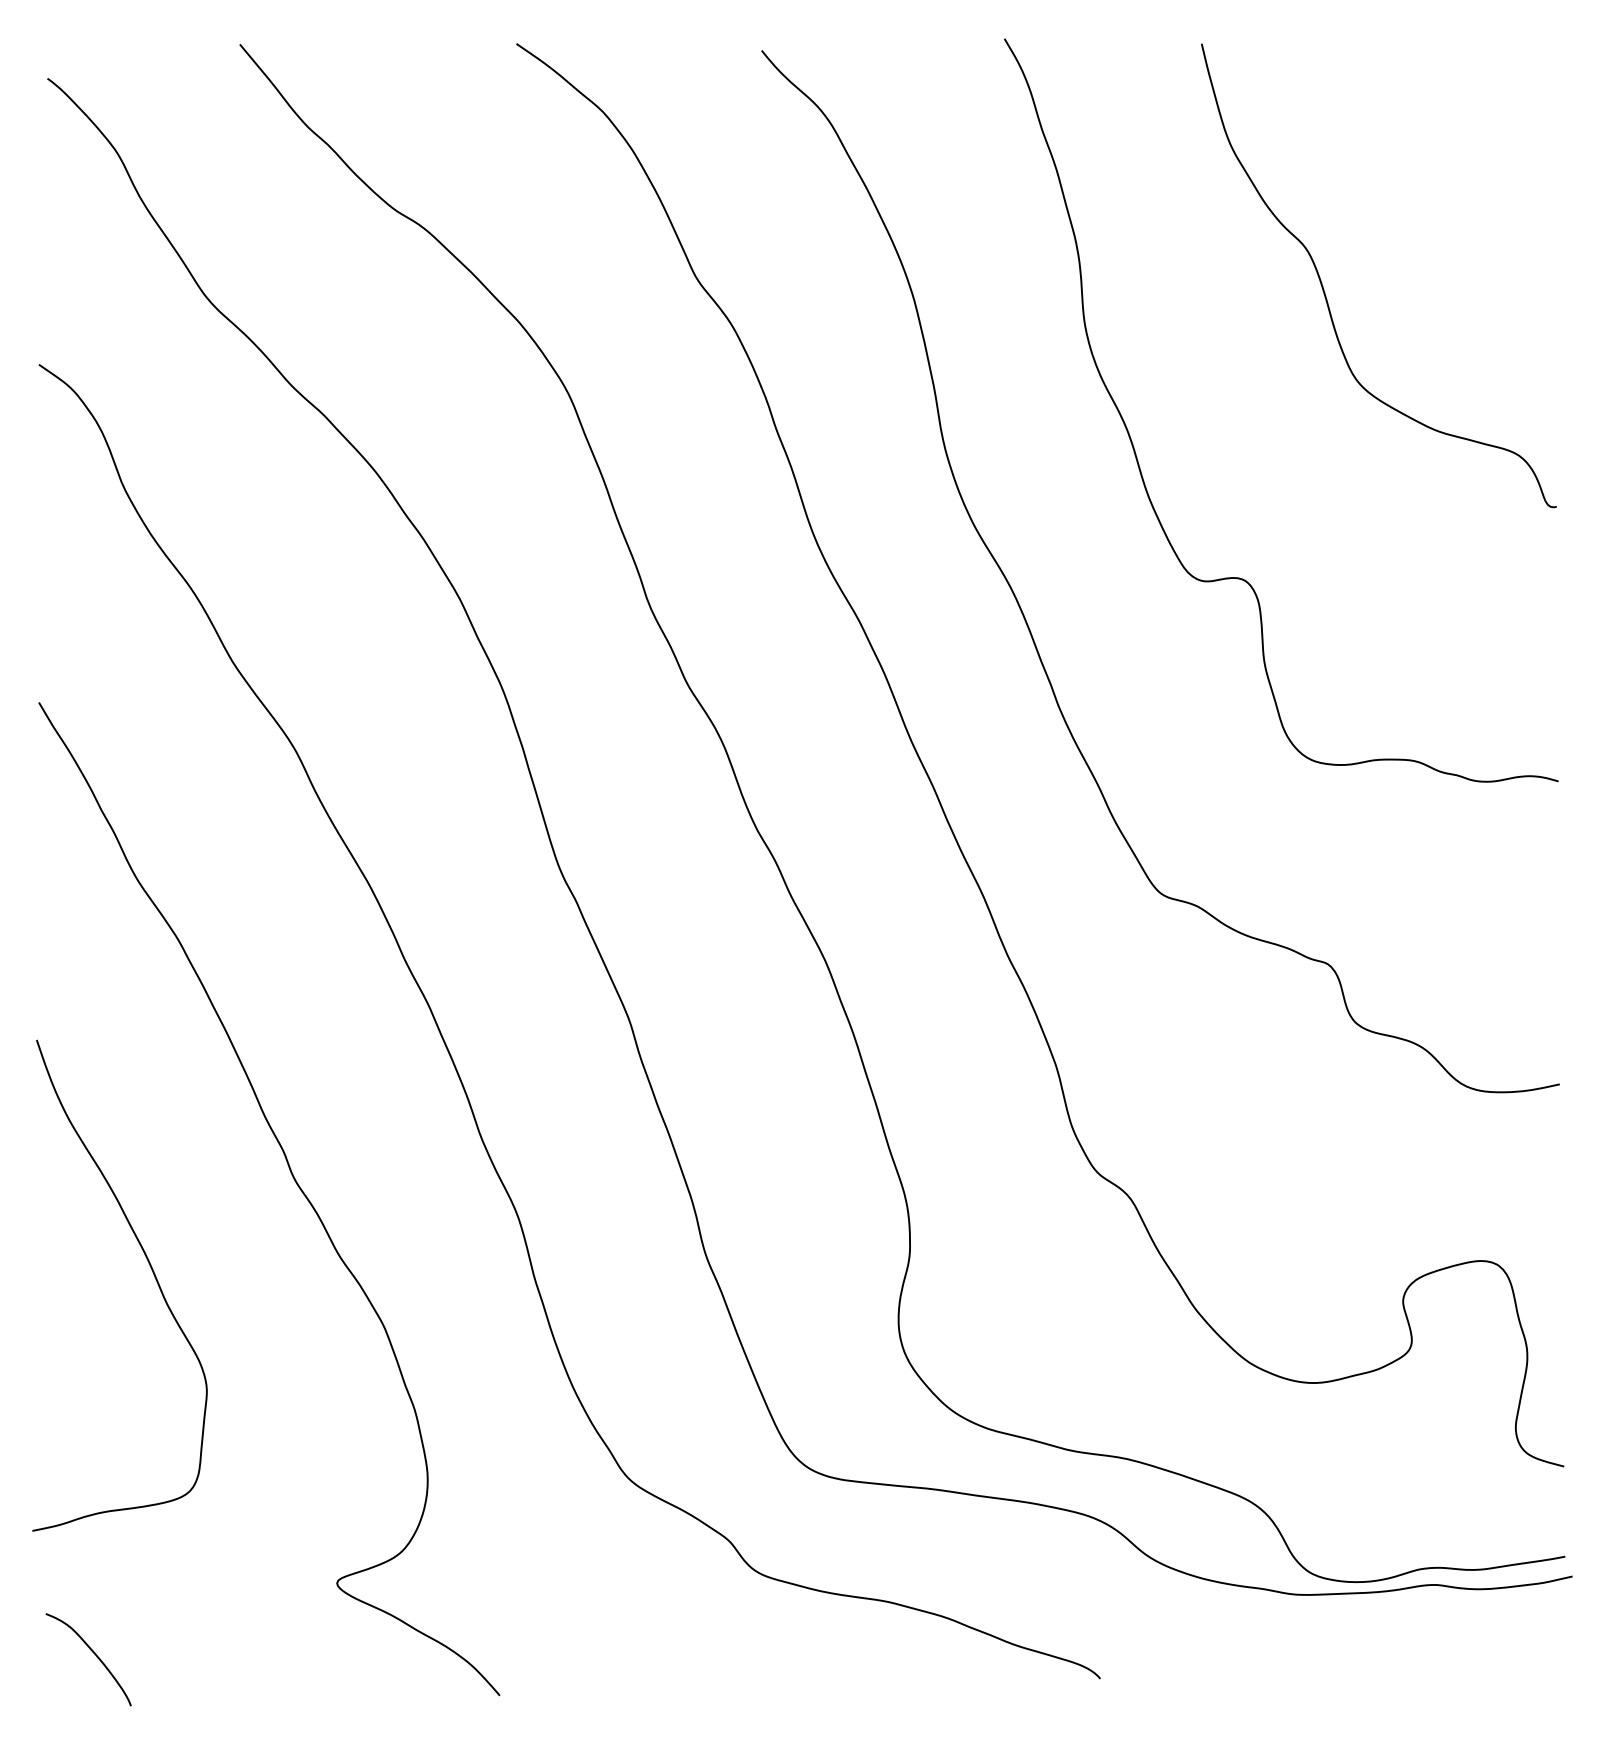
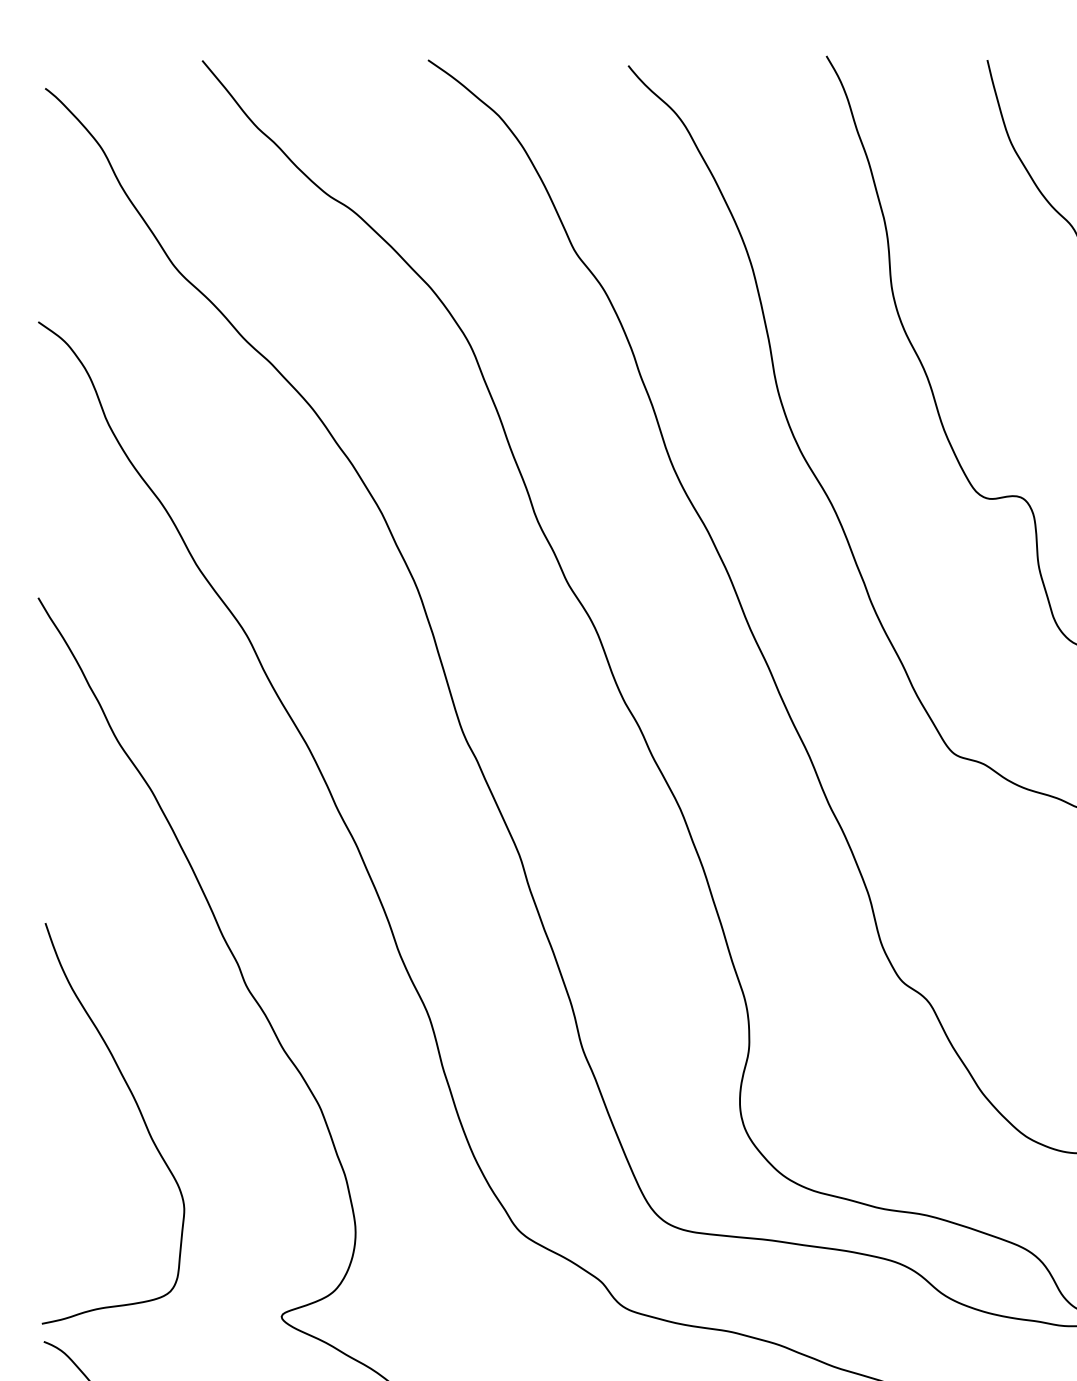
curve: (151, 1270) -> (139, 1111), moved

